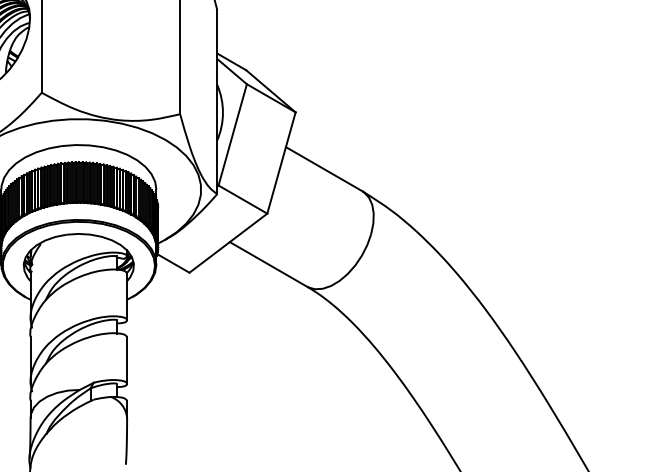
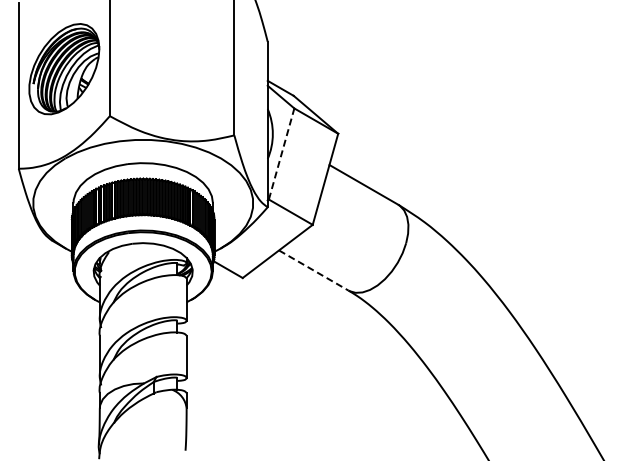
line: (232, 134) -> (281, 153), solid -> dashed
line: (269, 264) -> (314, 270), solid -> dashed

